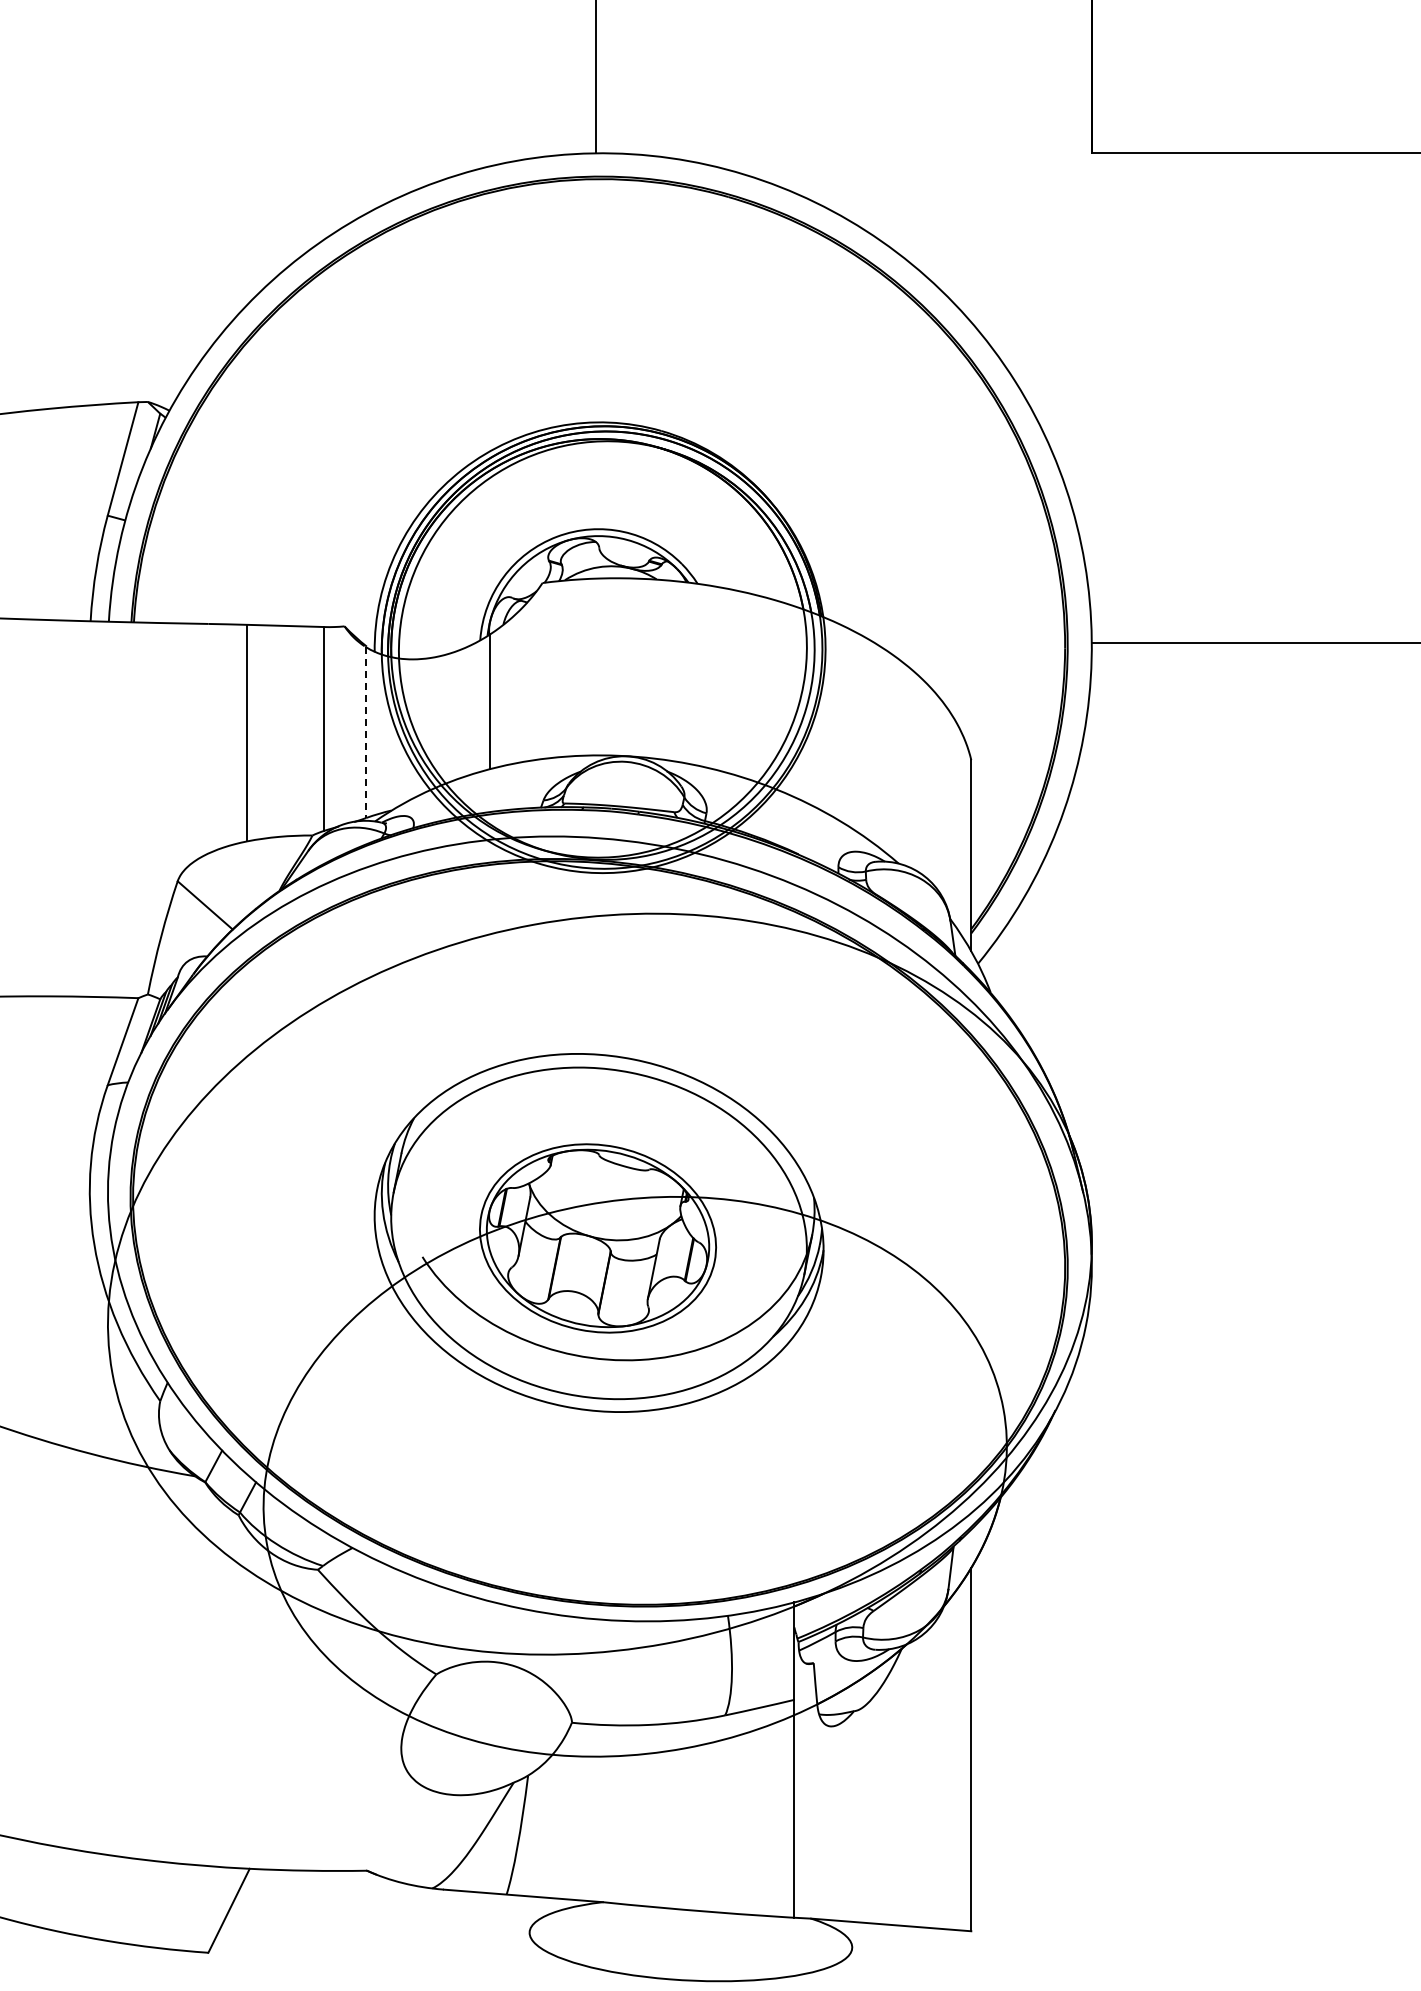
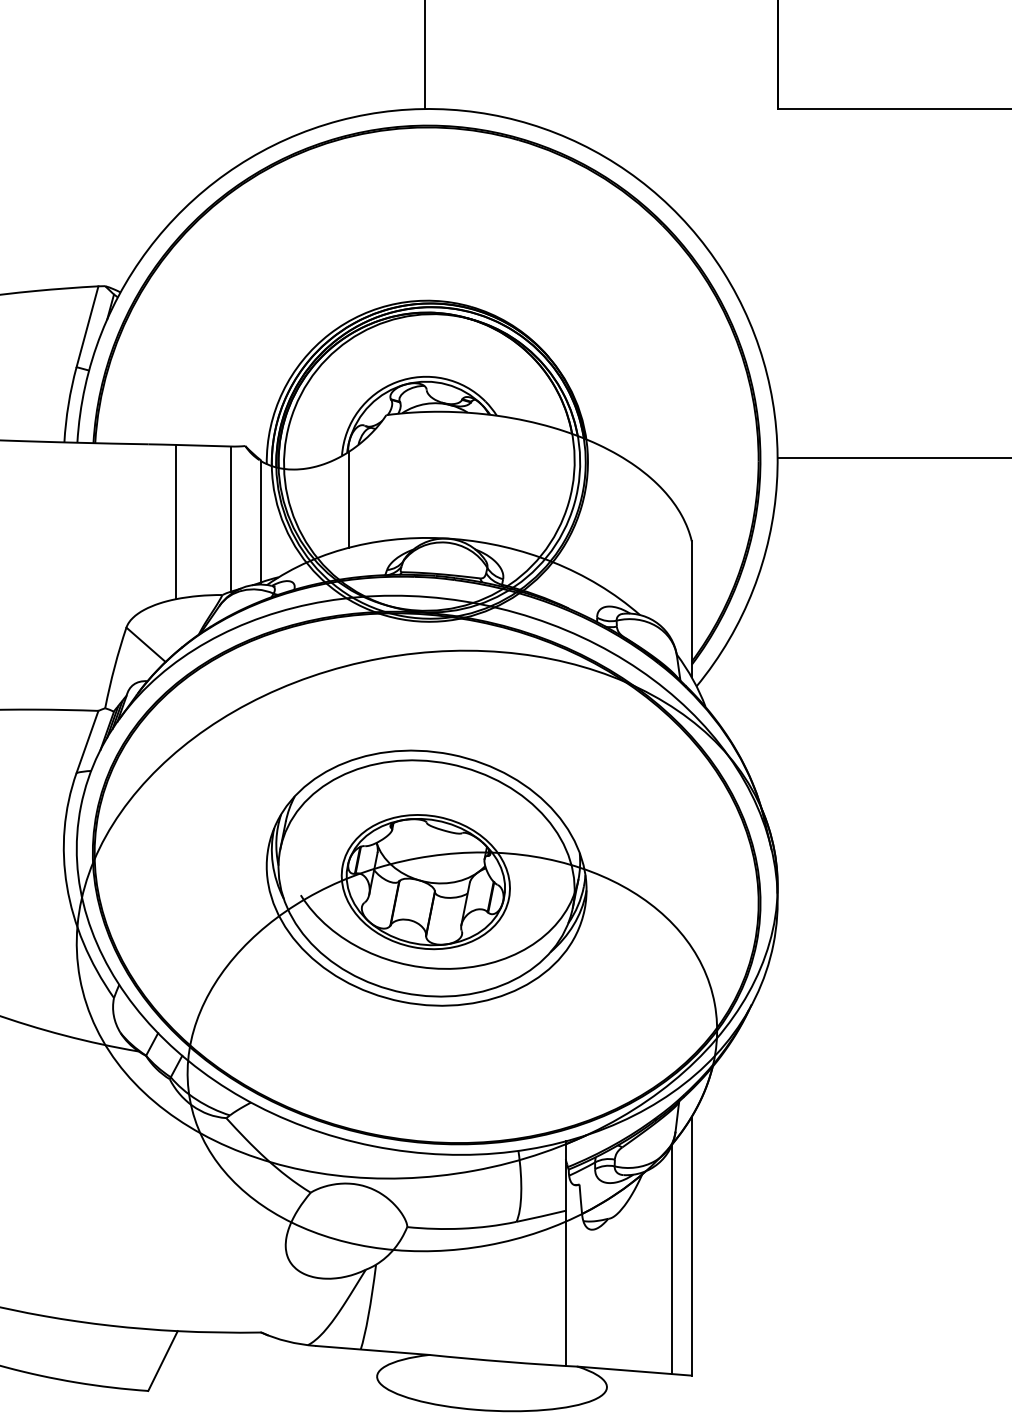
line: (366, 733) -> (260, 522), dashed -> solid
line: (943, 1768) -> (671, 1259), added

